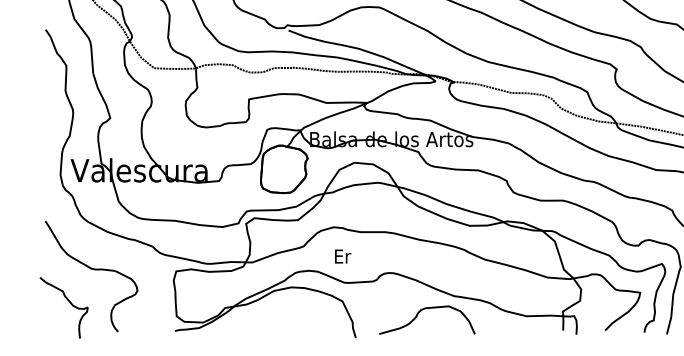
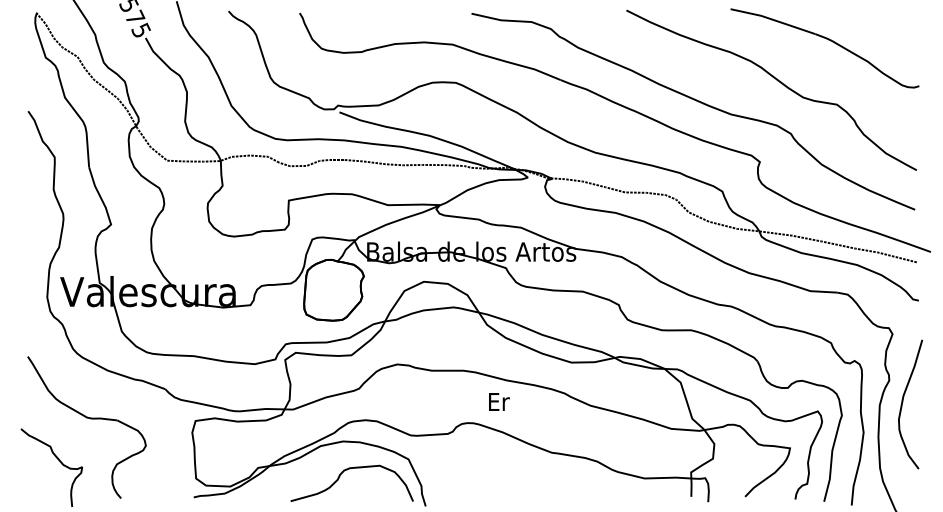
text: (343, 256) -> (499, 401), moved
curve: (418, 314) -> (340, 476), moved

